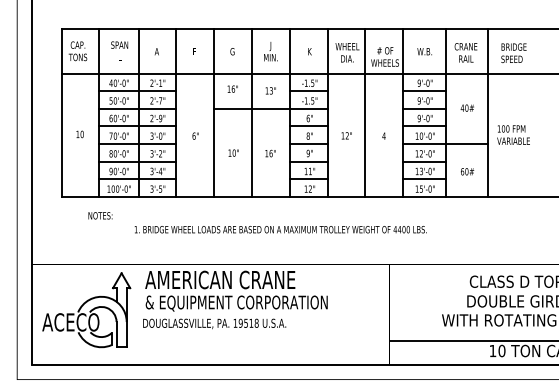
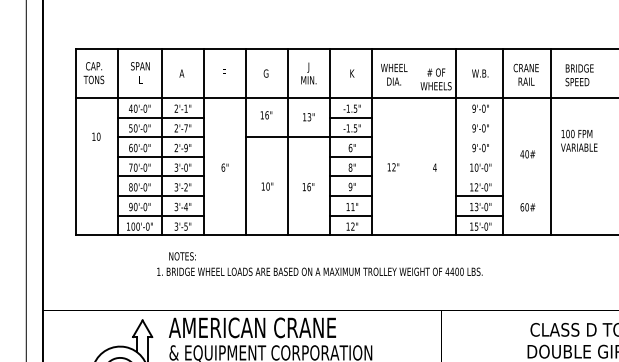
line: (424, 91) -> (479, 117), removed
text: (466, 107) -> (526, 153), moved
line: (424, 108) -> (479, 136), removed
line: (365, 113) -> (414, 142), removed
line: (424, 126) -> (479, 156), removed
text: (79, 134) -> (95, 136), moved
text: (513, 134) -> (579, 140), moved
line: (445, 144) -> (503, 176), removed
text: (100, 215) -> (182, 256), moved

